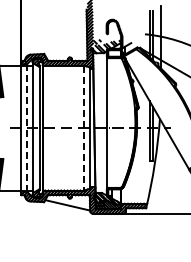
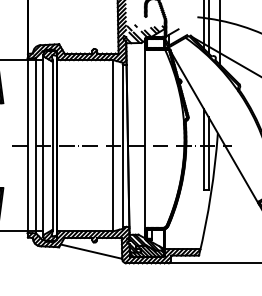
line: (27, 128) -> (36, 146), dashed -> solid
line: (83, 128) -> (113, 146), dashed -> solid

